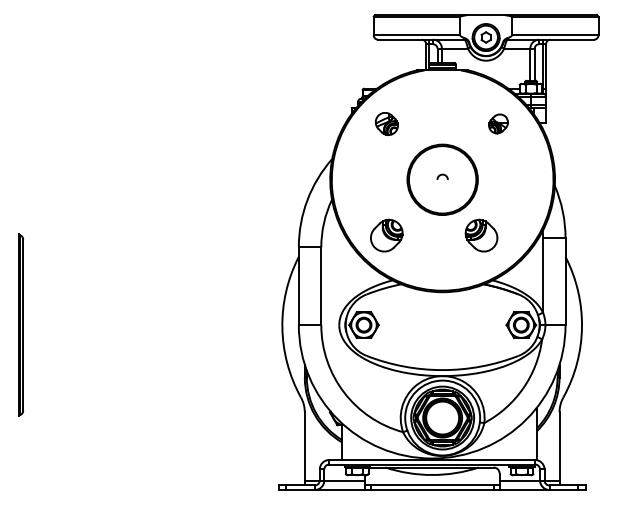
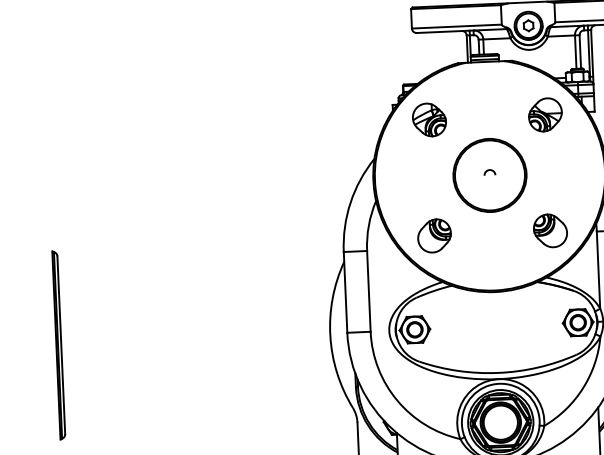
part: (386, 123) -> (429, 119), size x1.43
part: (498, 123) -> (545, 114), size x1.67
part: (481, 235) -> (550, 230), moved

